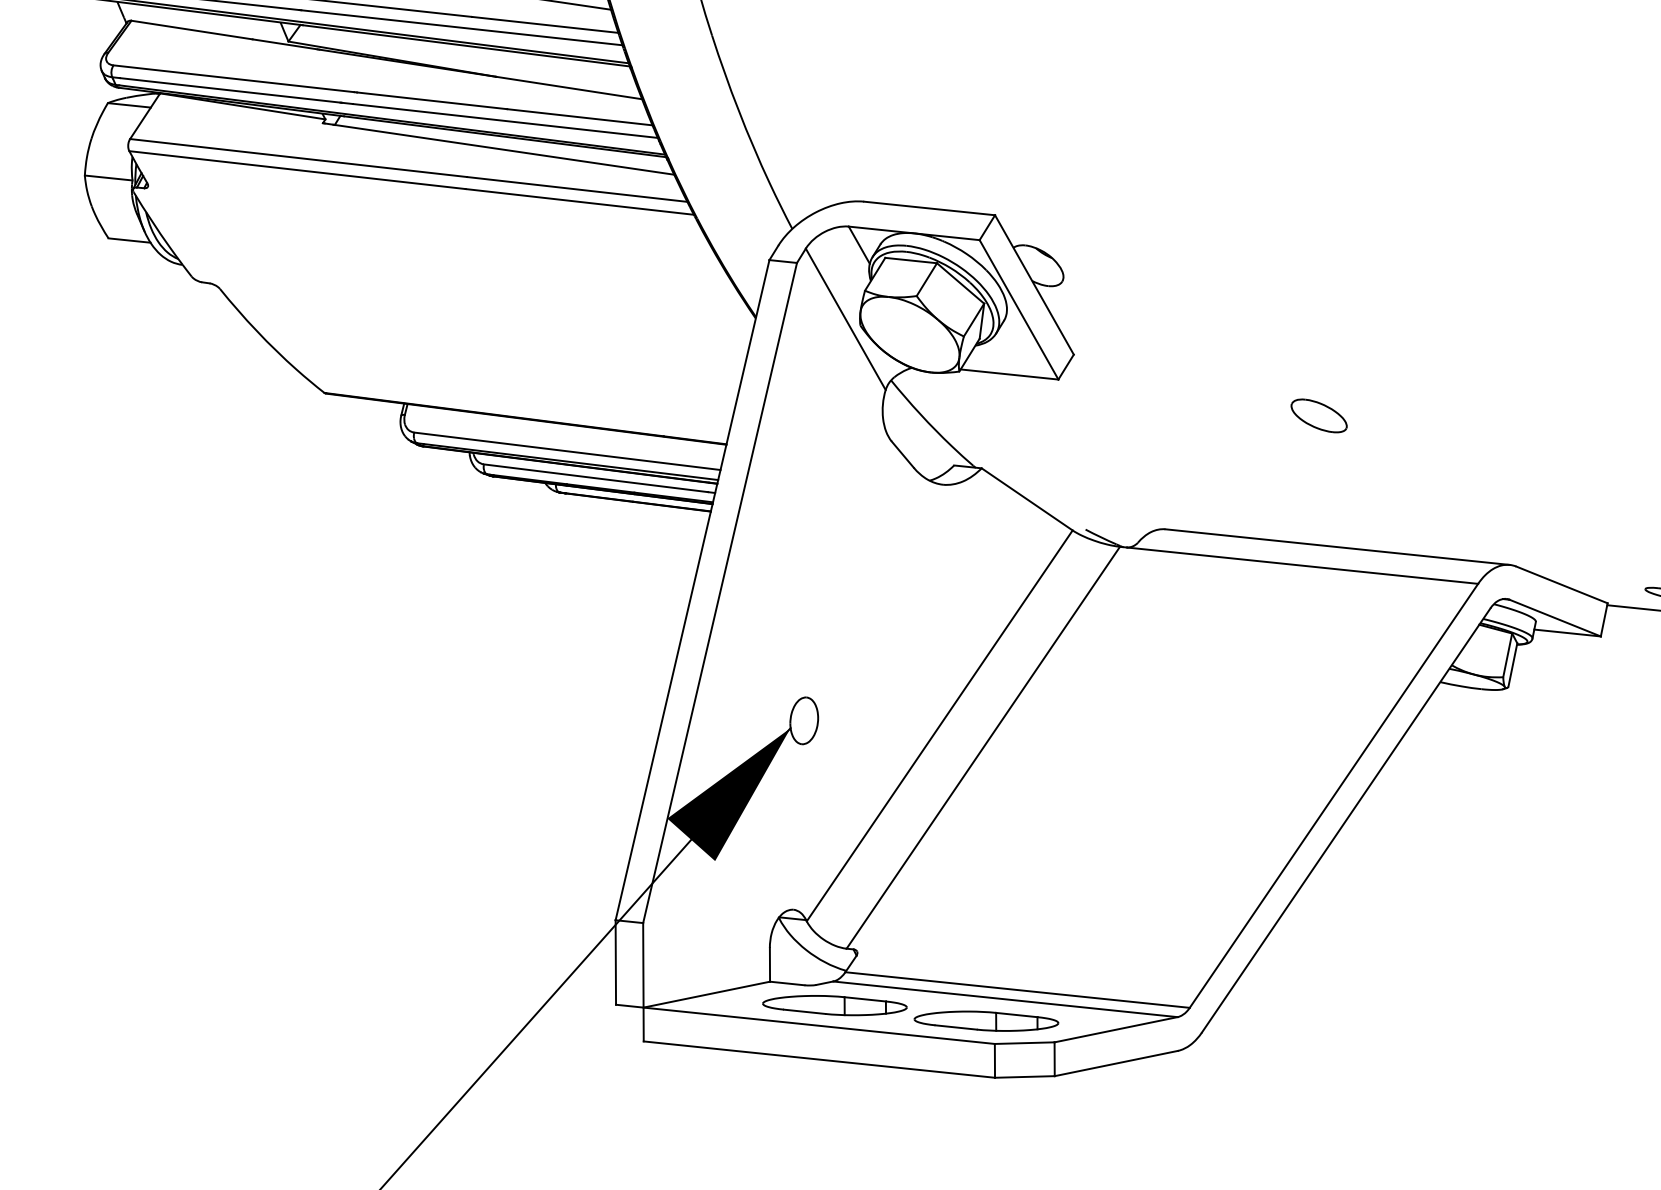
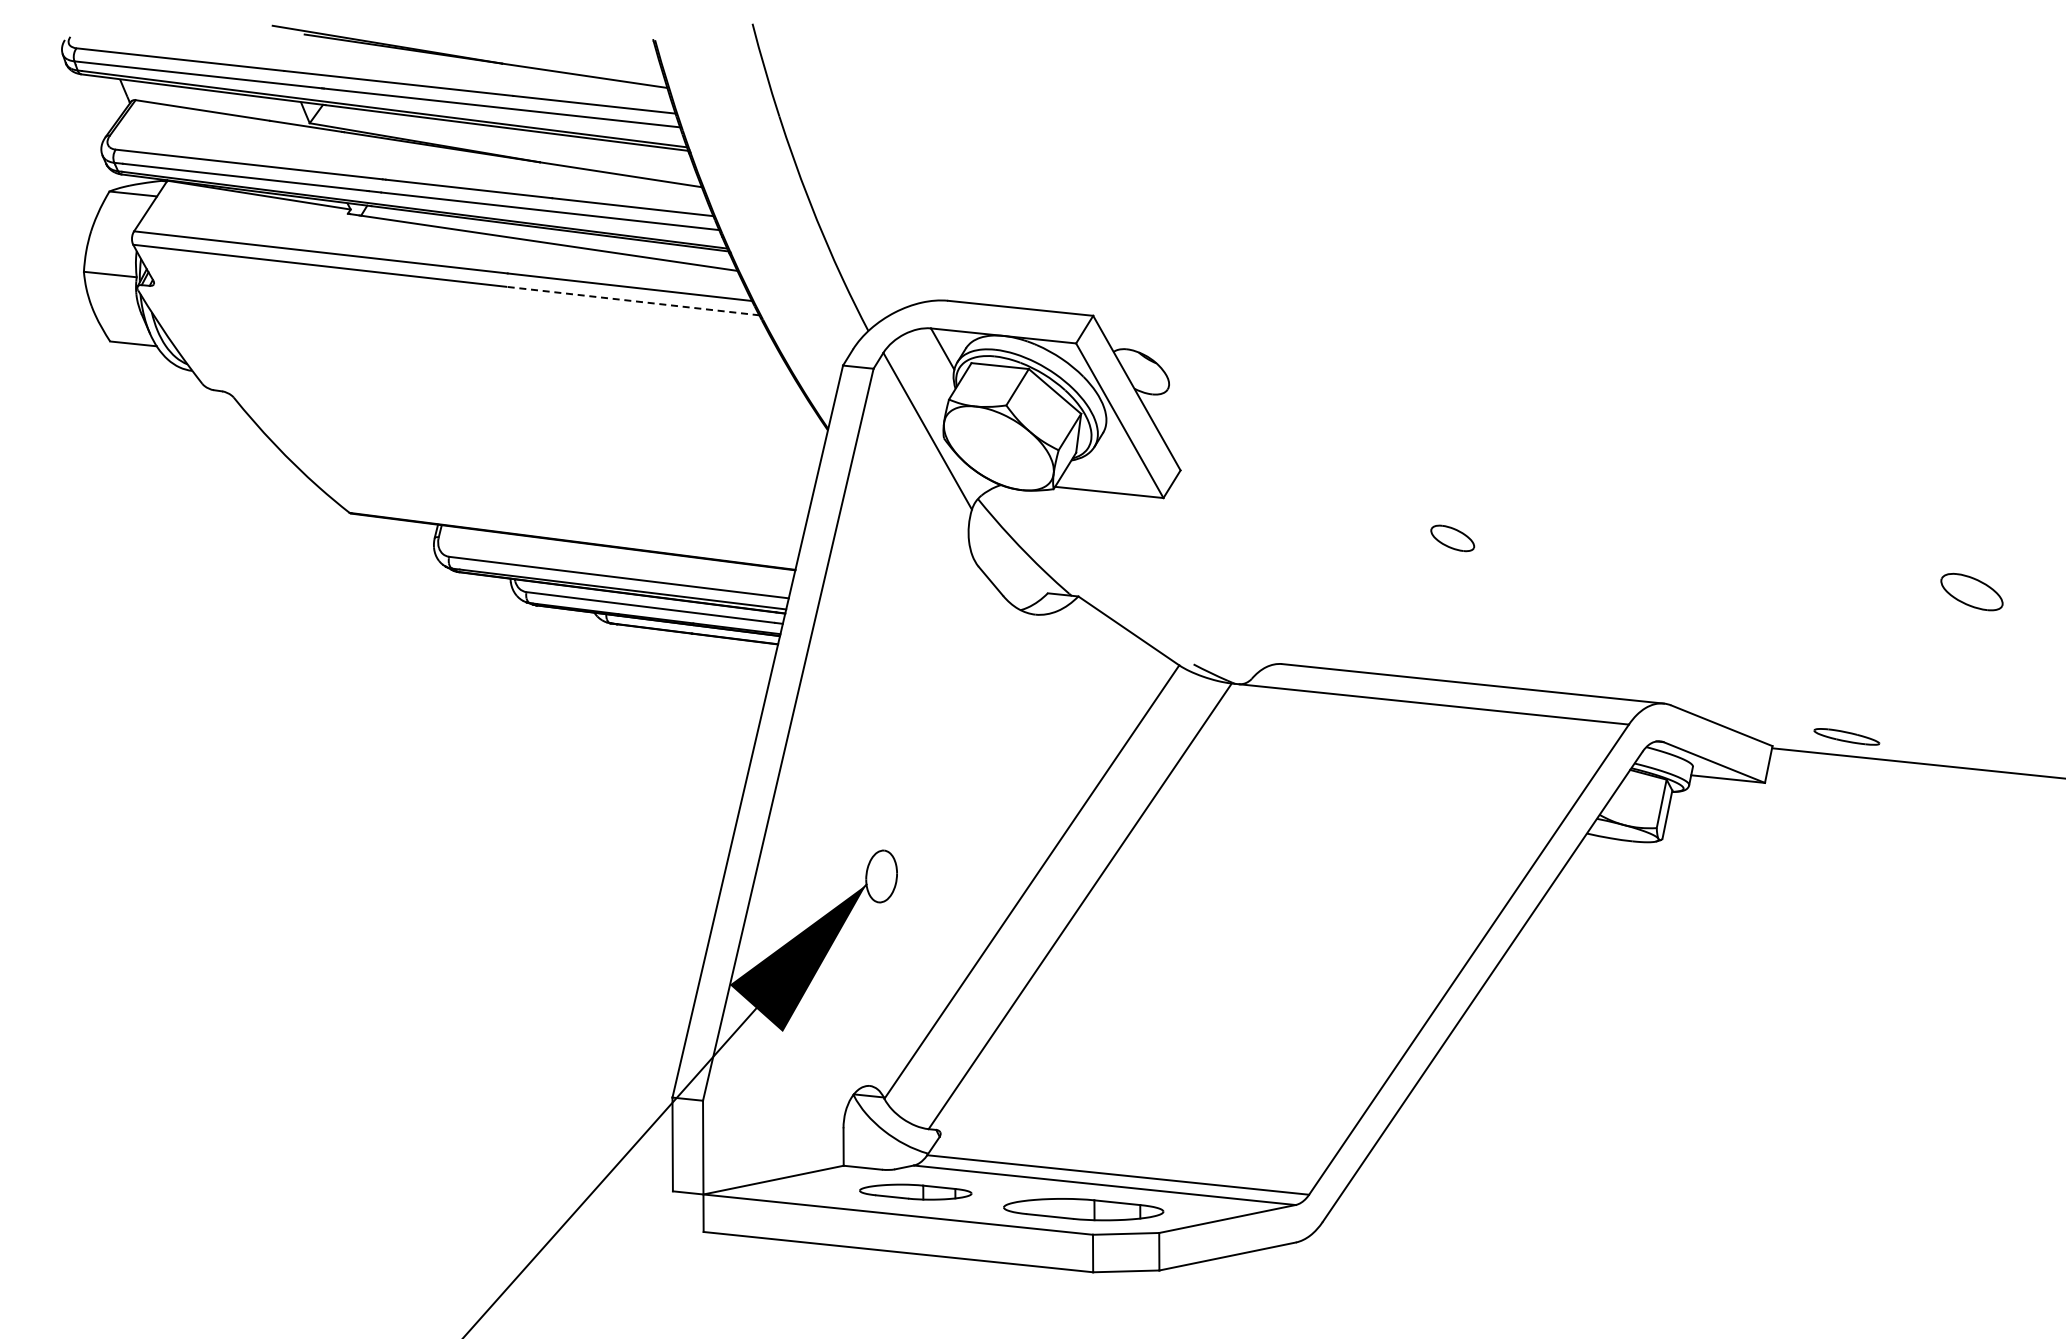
line: (579, 202) -> (632, 301), solid -> dashed
part: (1319, 416) -> (1452, 538), size x0.7
part: (834, 1004) -> (915, 1191), size x0.7

